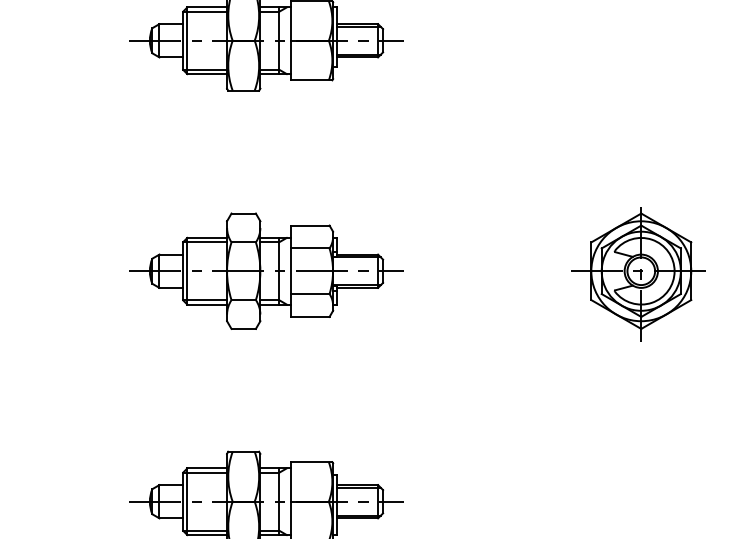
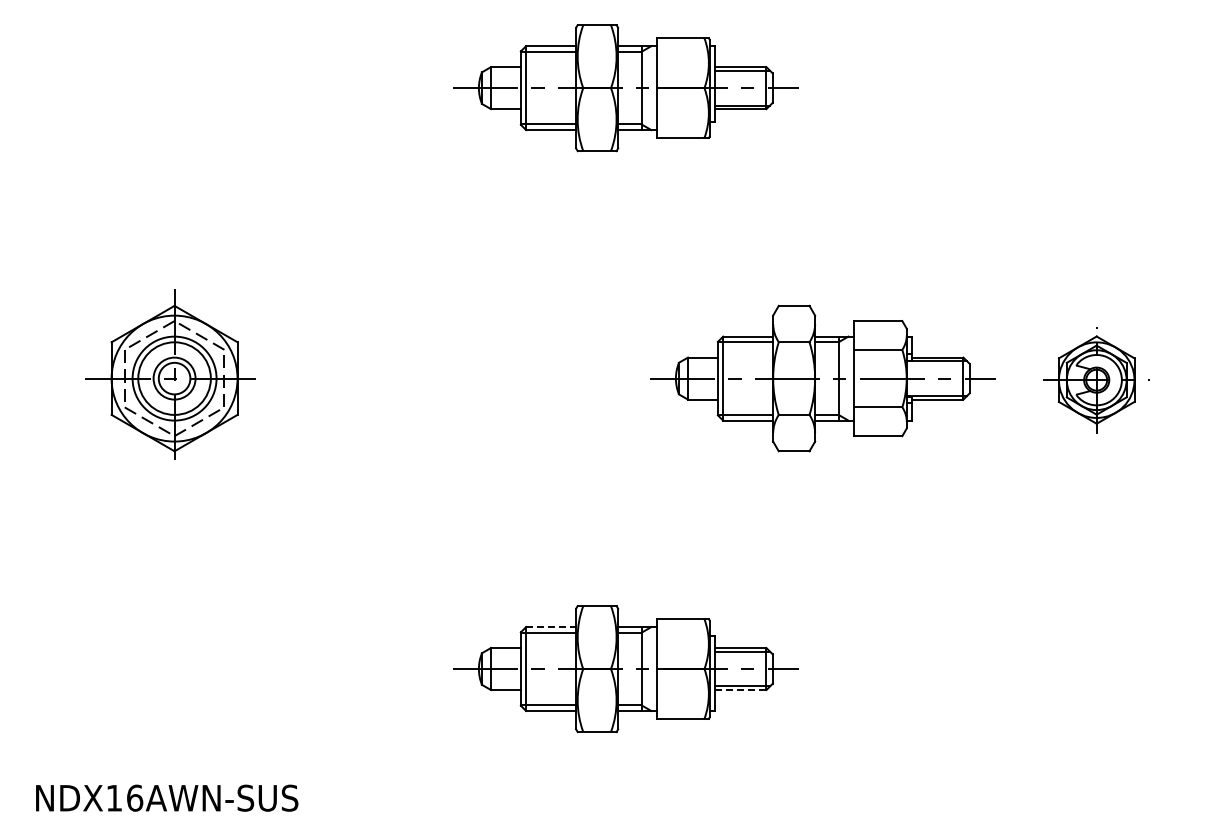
part: (266, 271) -> (822, 378), moved
part: (638, 274) -> (1094, 382), size x0.6
line: (207, 468) -> (551, 627), solid -> dashed
line: (357, 518) -> (740, 690), solid -> dashed

